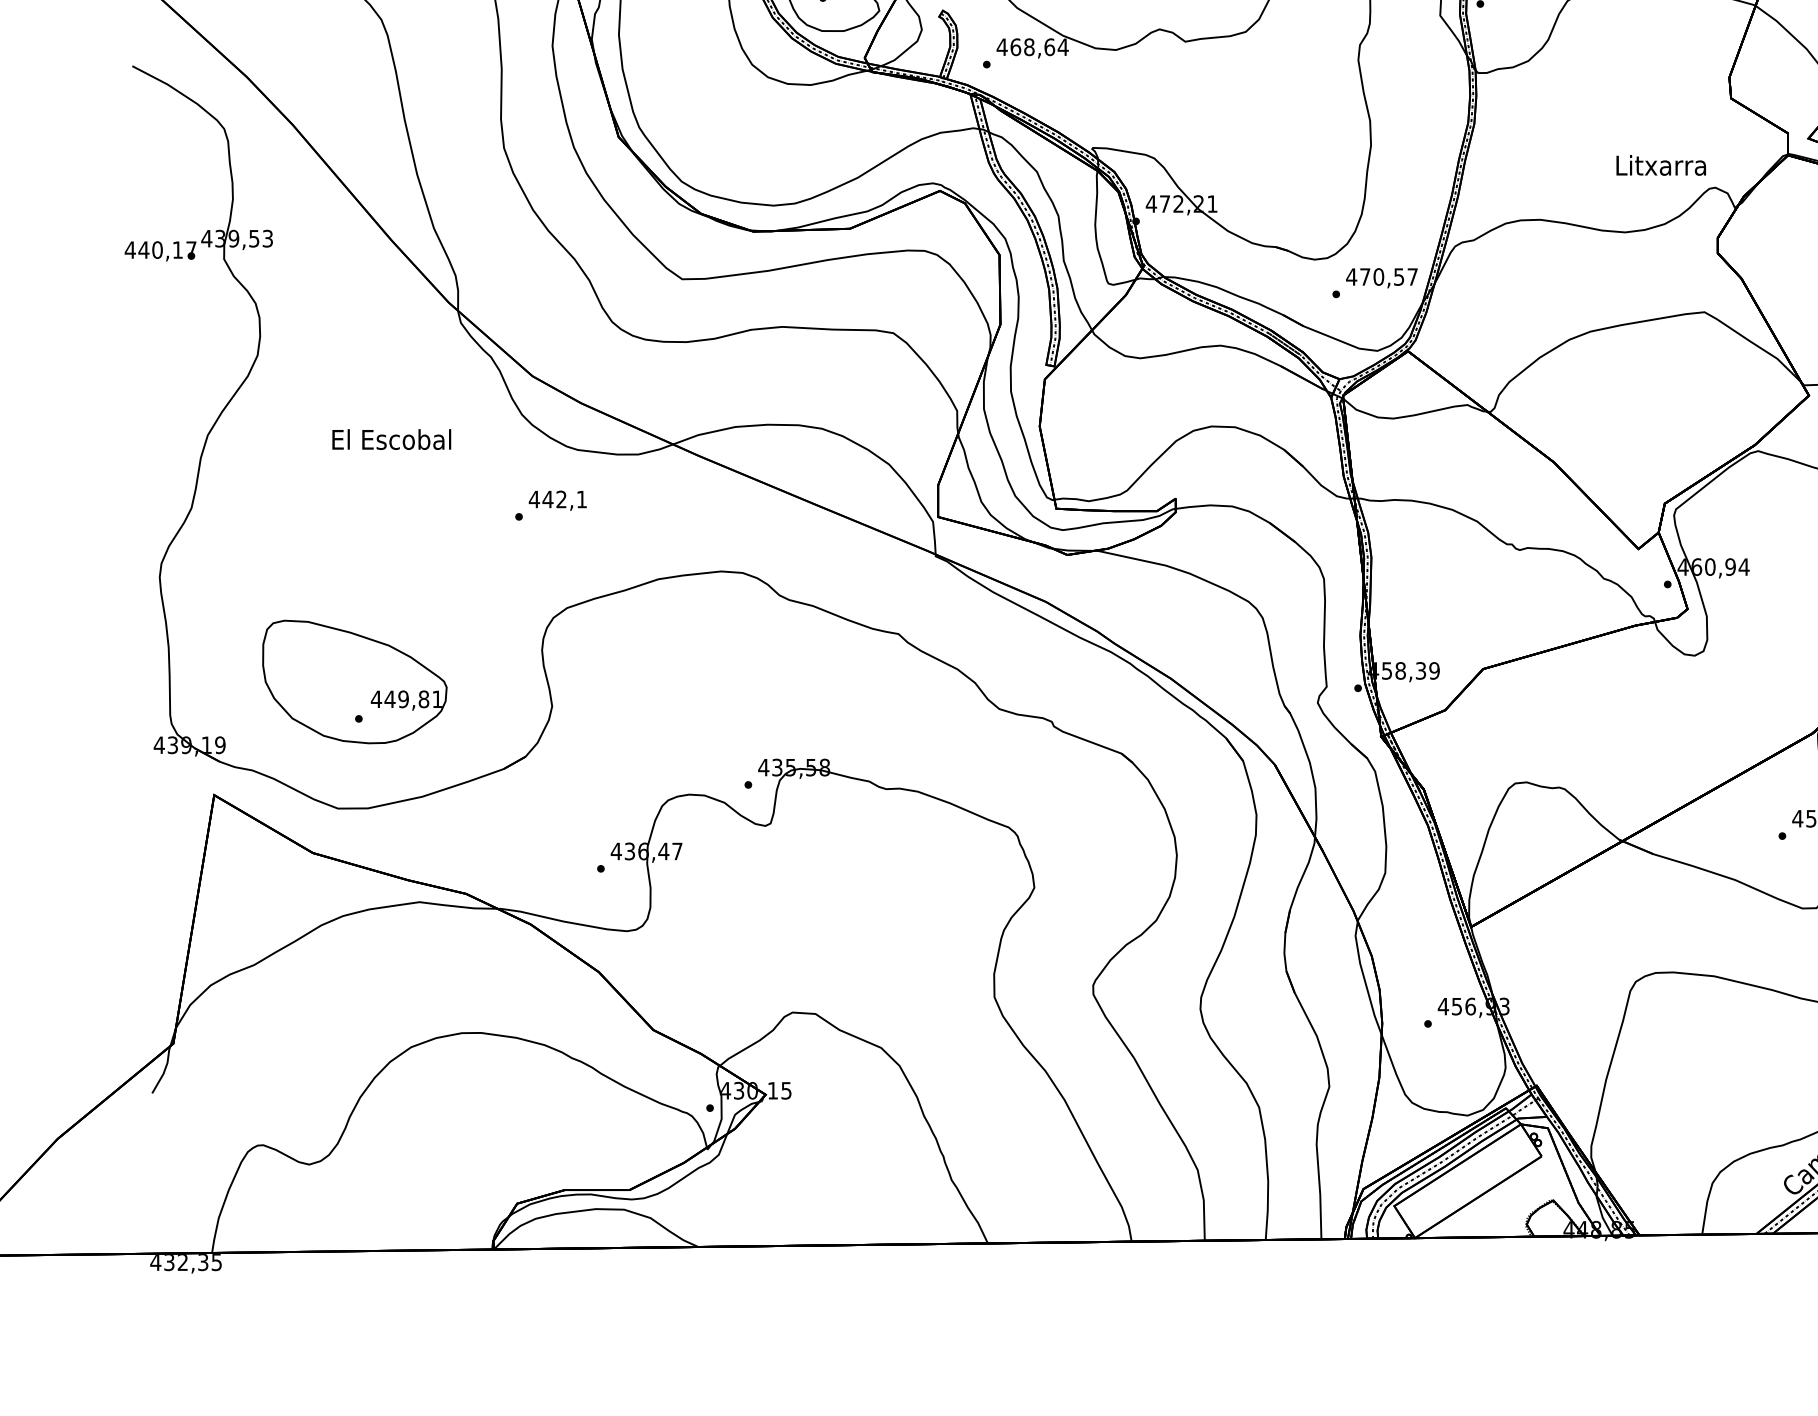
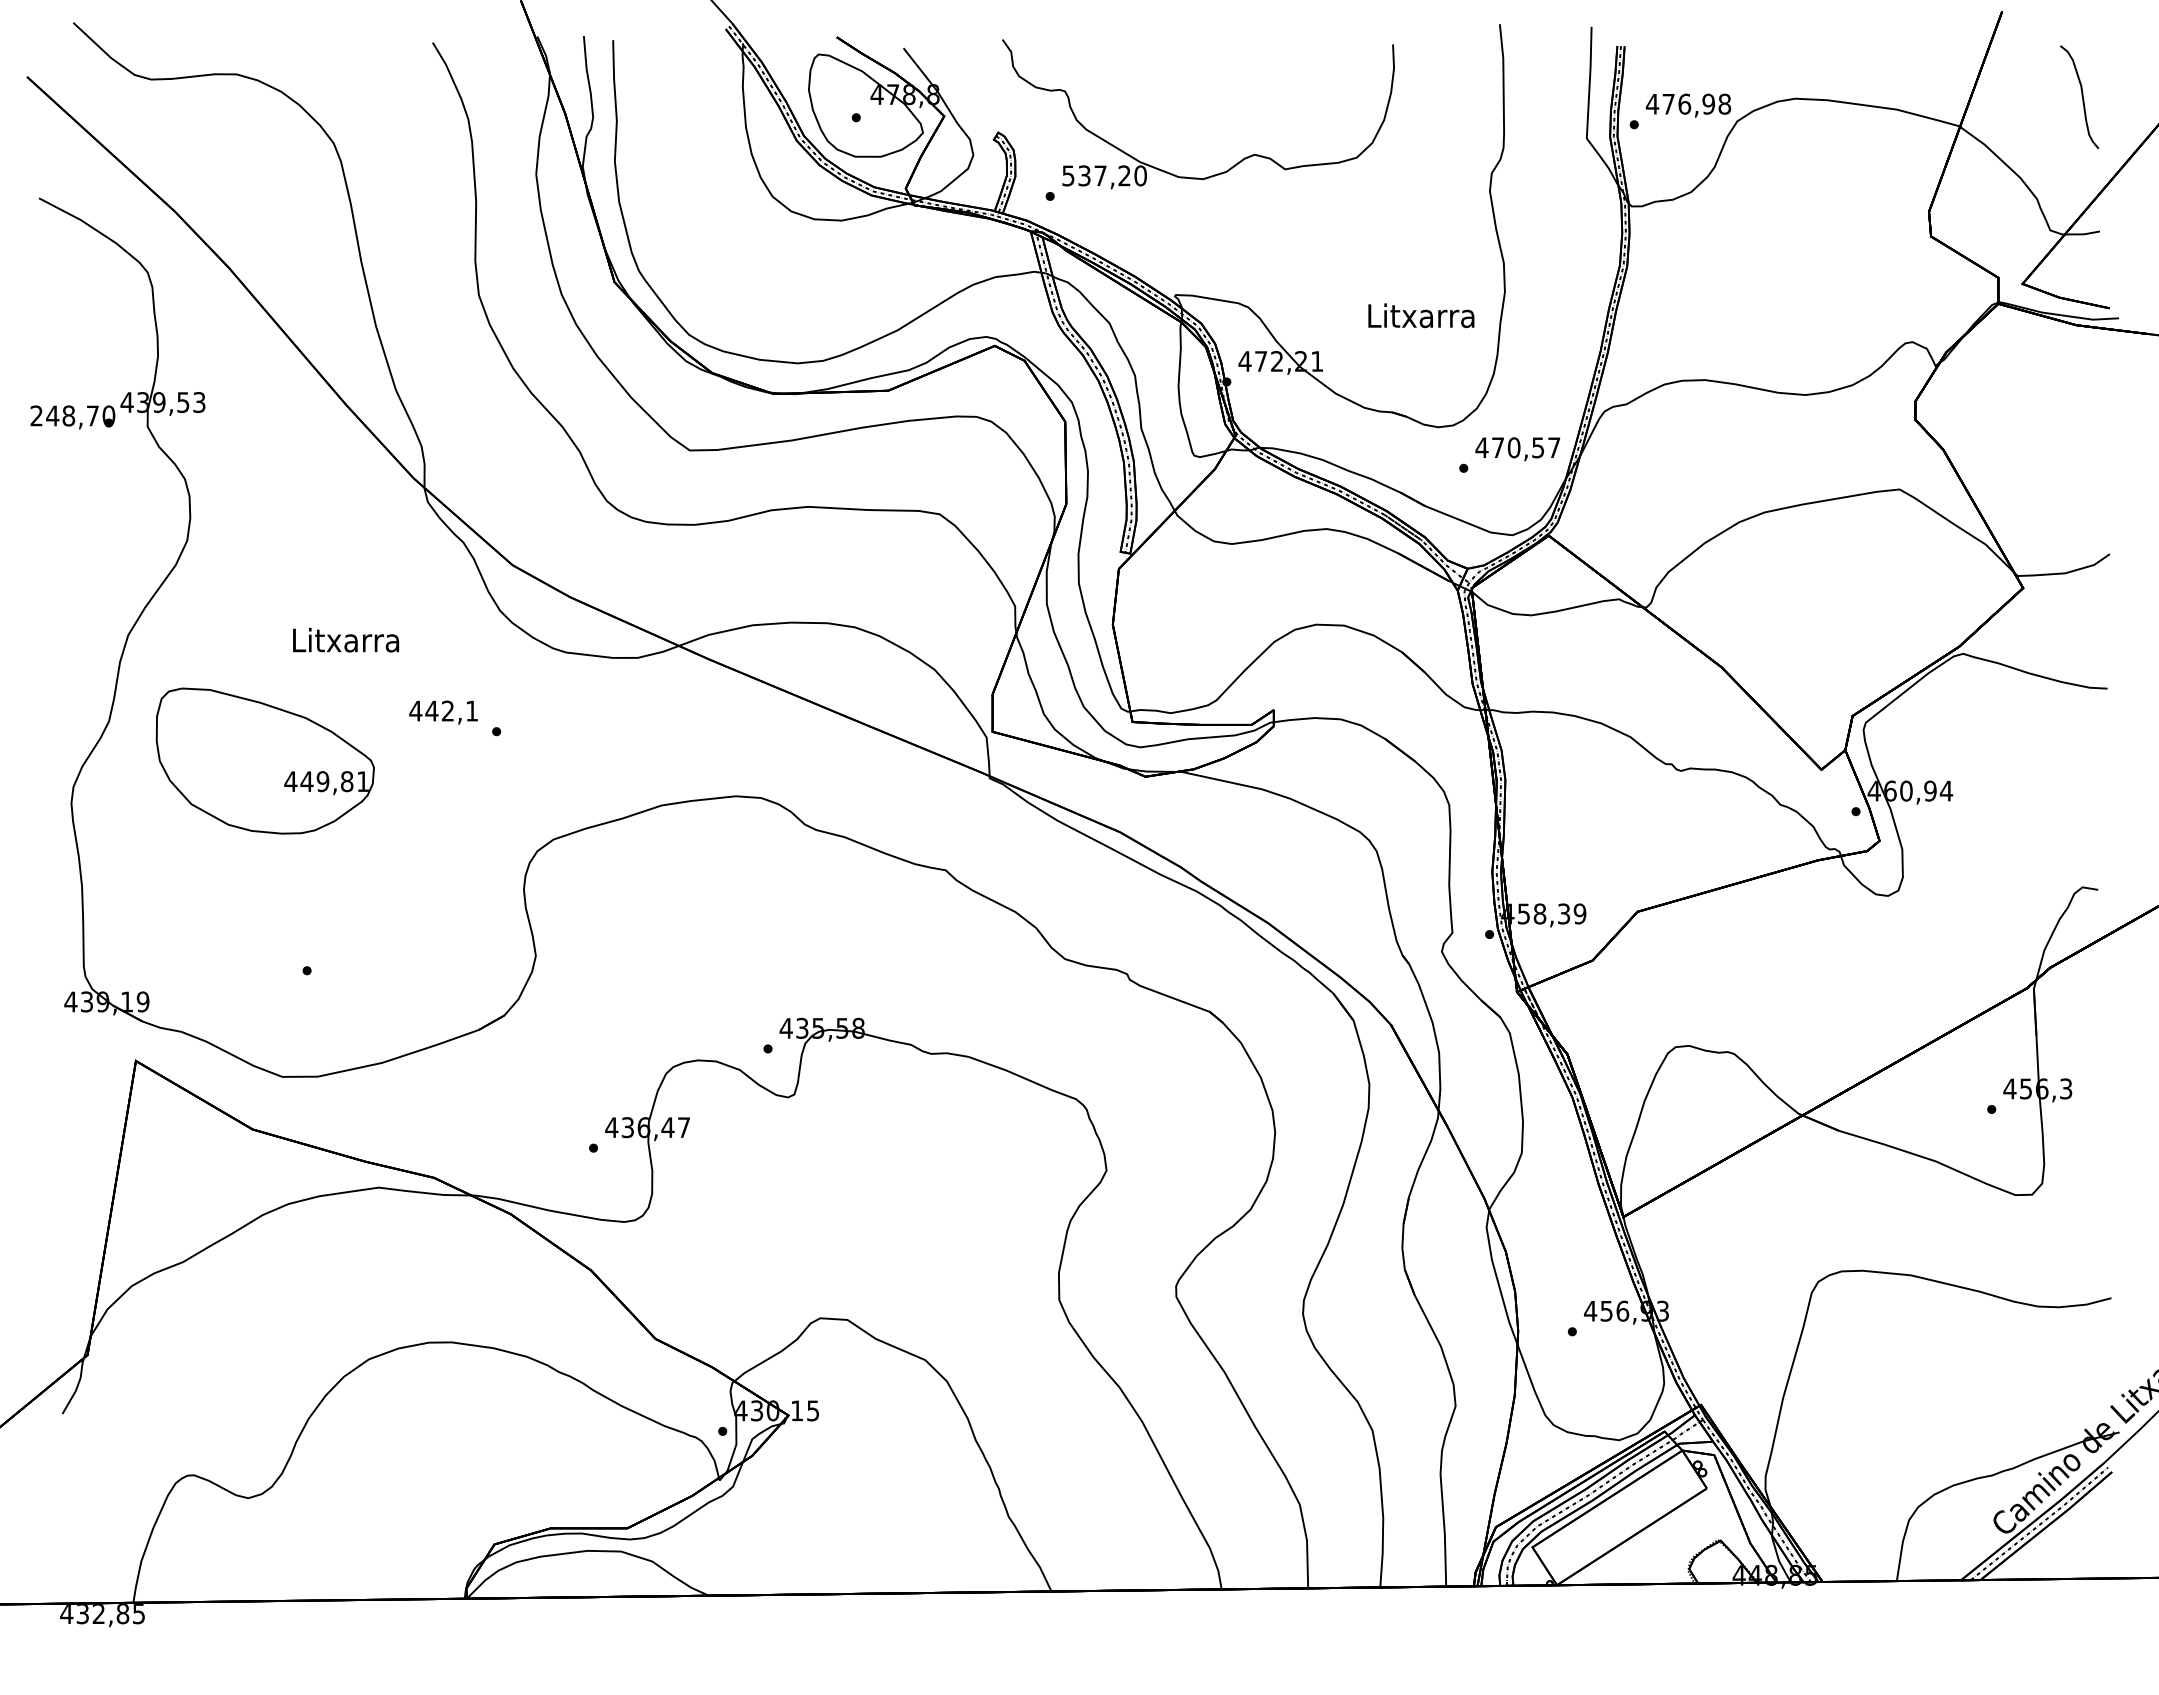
text: (1032, 46) -> (1104, 175), 468,64 -> 537,20
text: (1661, 165) -> (1421, 315), moved
text: (160, 249) -> (72, 415), 440,17 -> 248,70
text: (391, 438) -> (345, 639), El Escobal -> Litxarra
text: (557, 500) -> (443, 712), moved
part: (354, 681) -> (264, 760), moved
text: (202, 1262) -> (122, 1614), 432,35 -> 432,85

